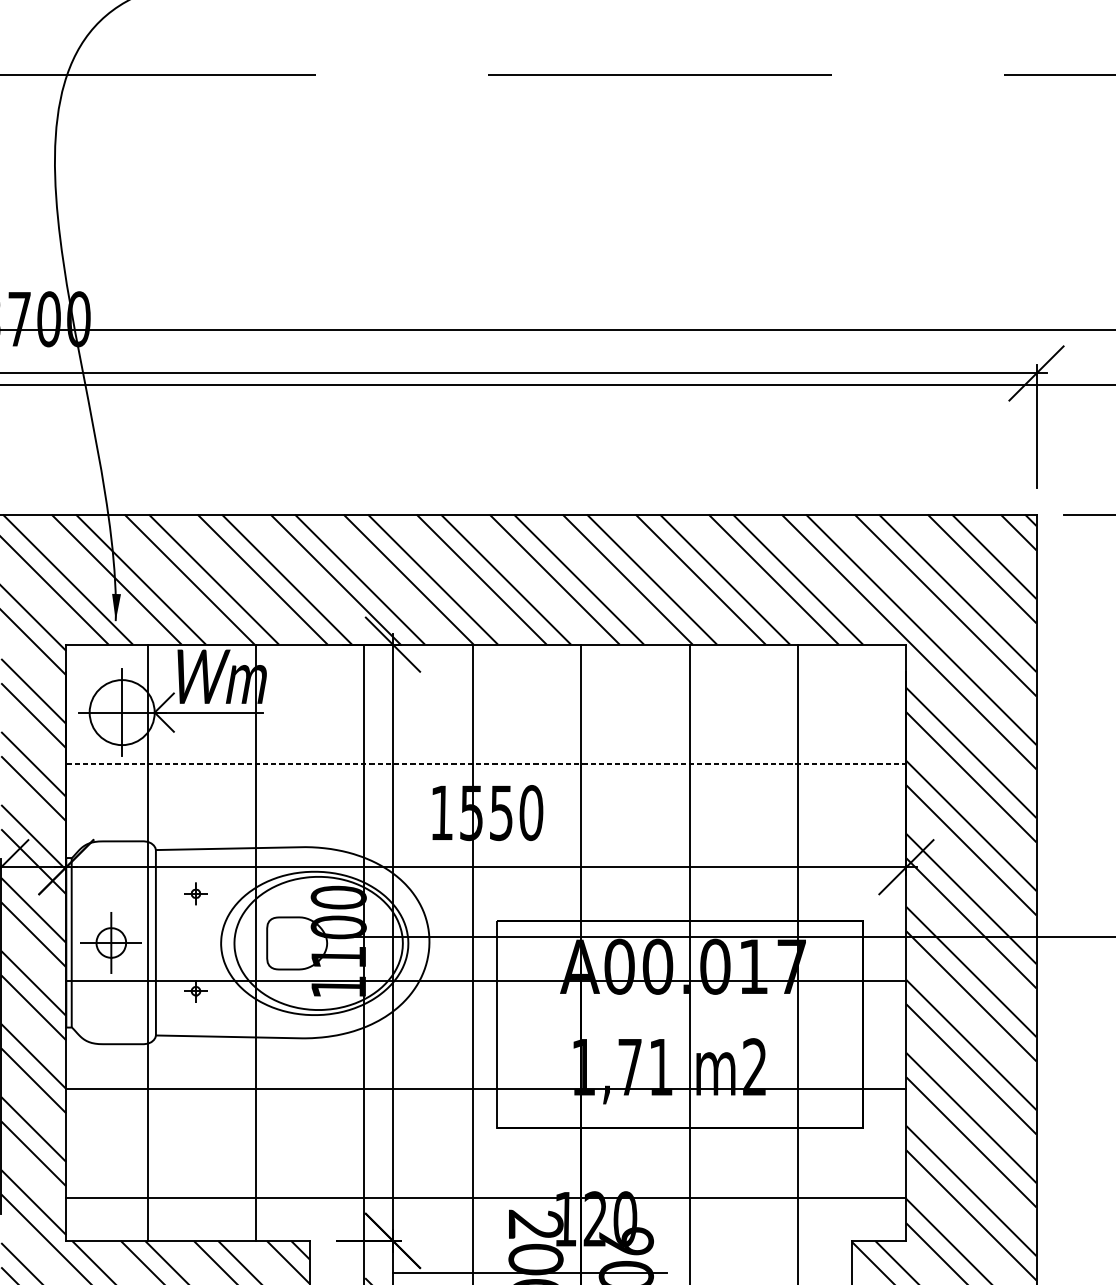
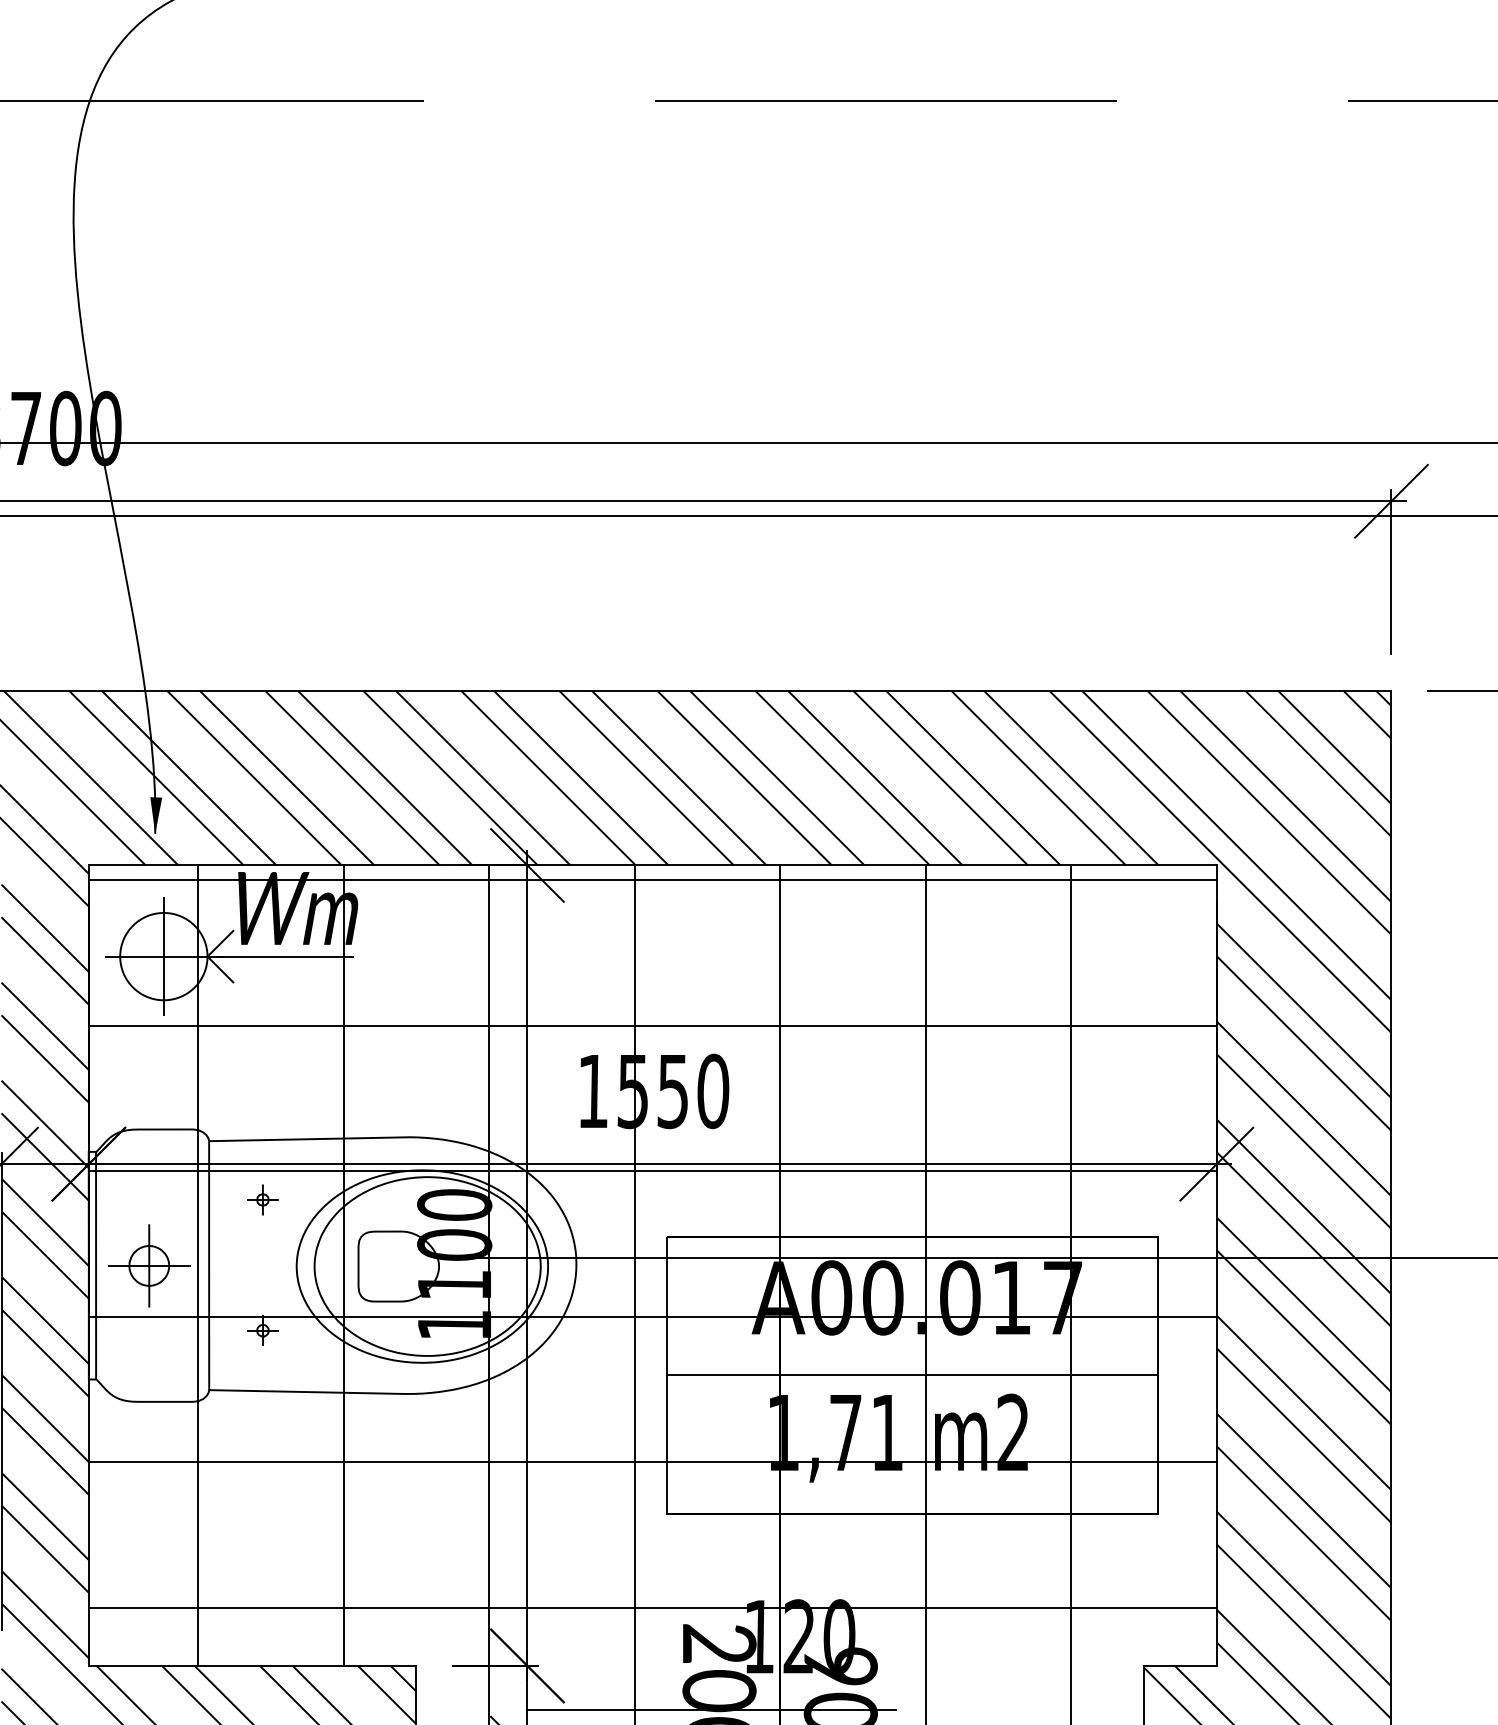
line: (486, 655) -> (652, 880), added
line: (486, 763) -> (652, 1025), dashed -> solid
line: (486, 872) -> (652, 1171), added
line: (679, 1024) -> (912, 1375), added

